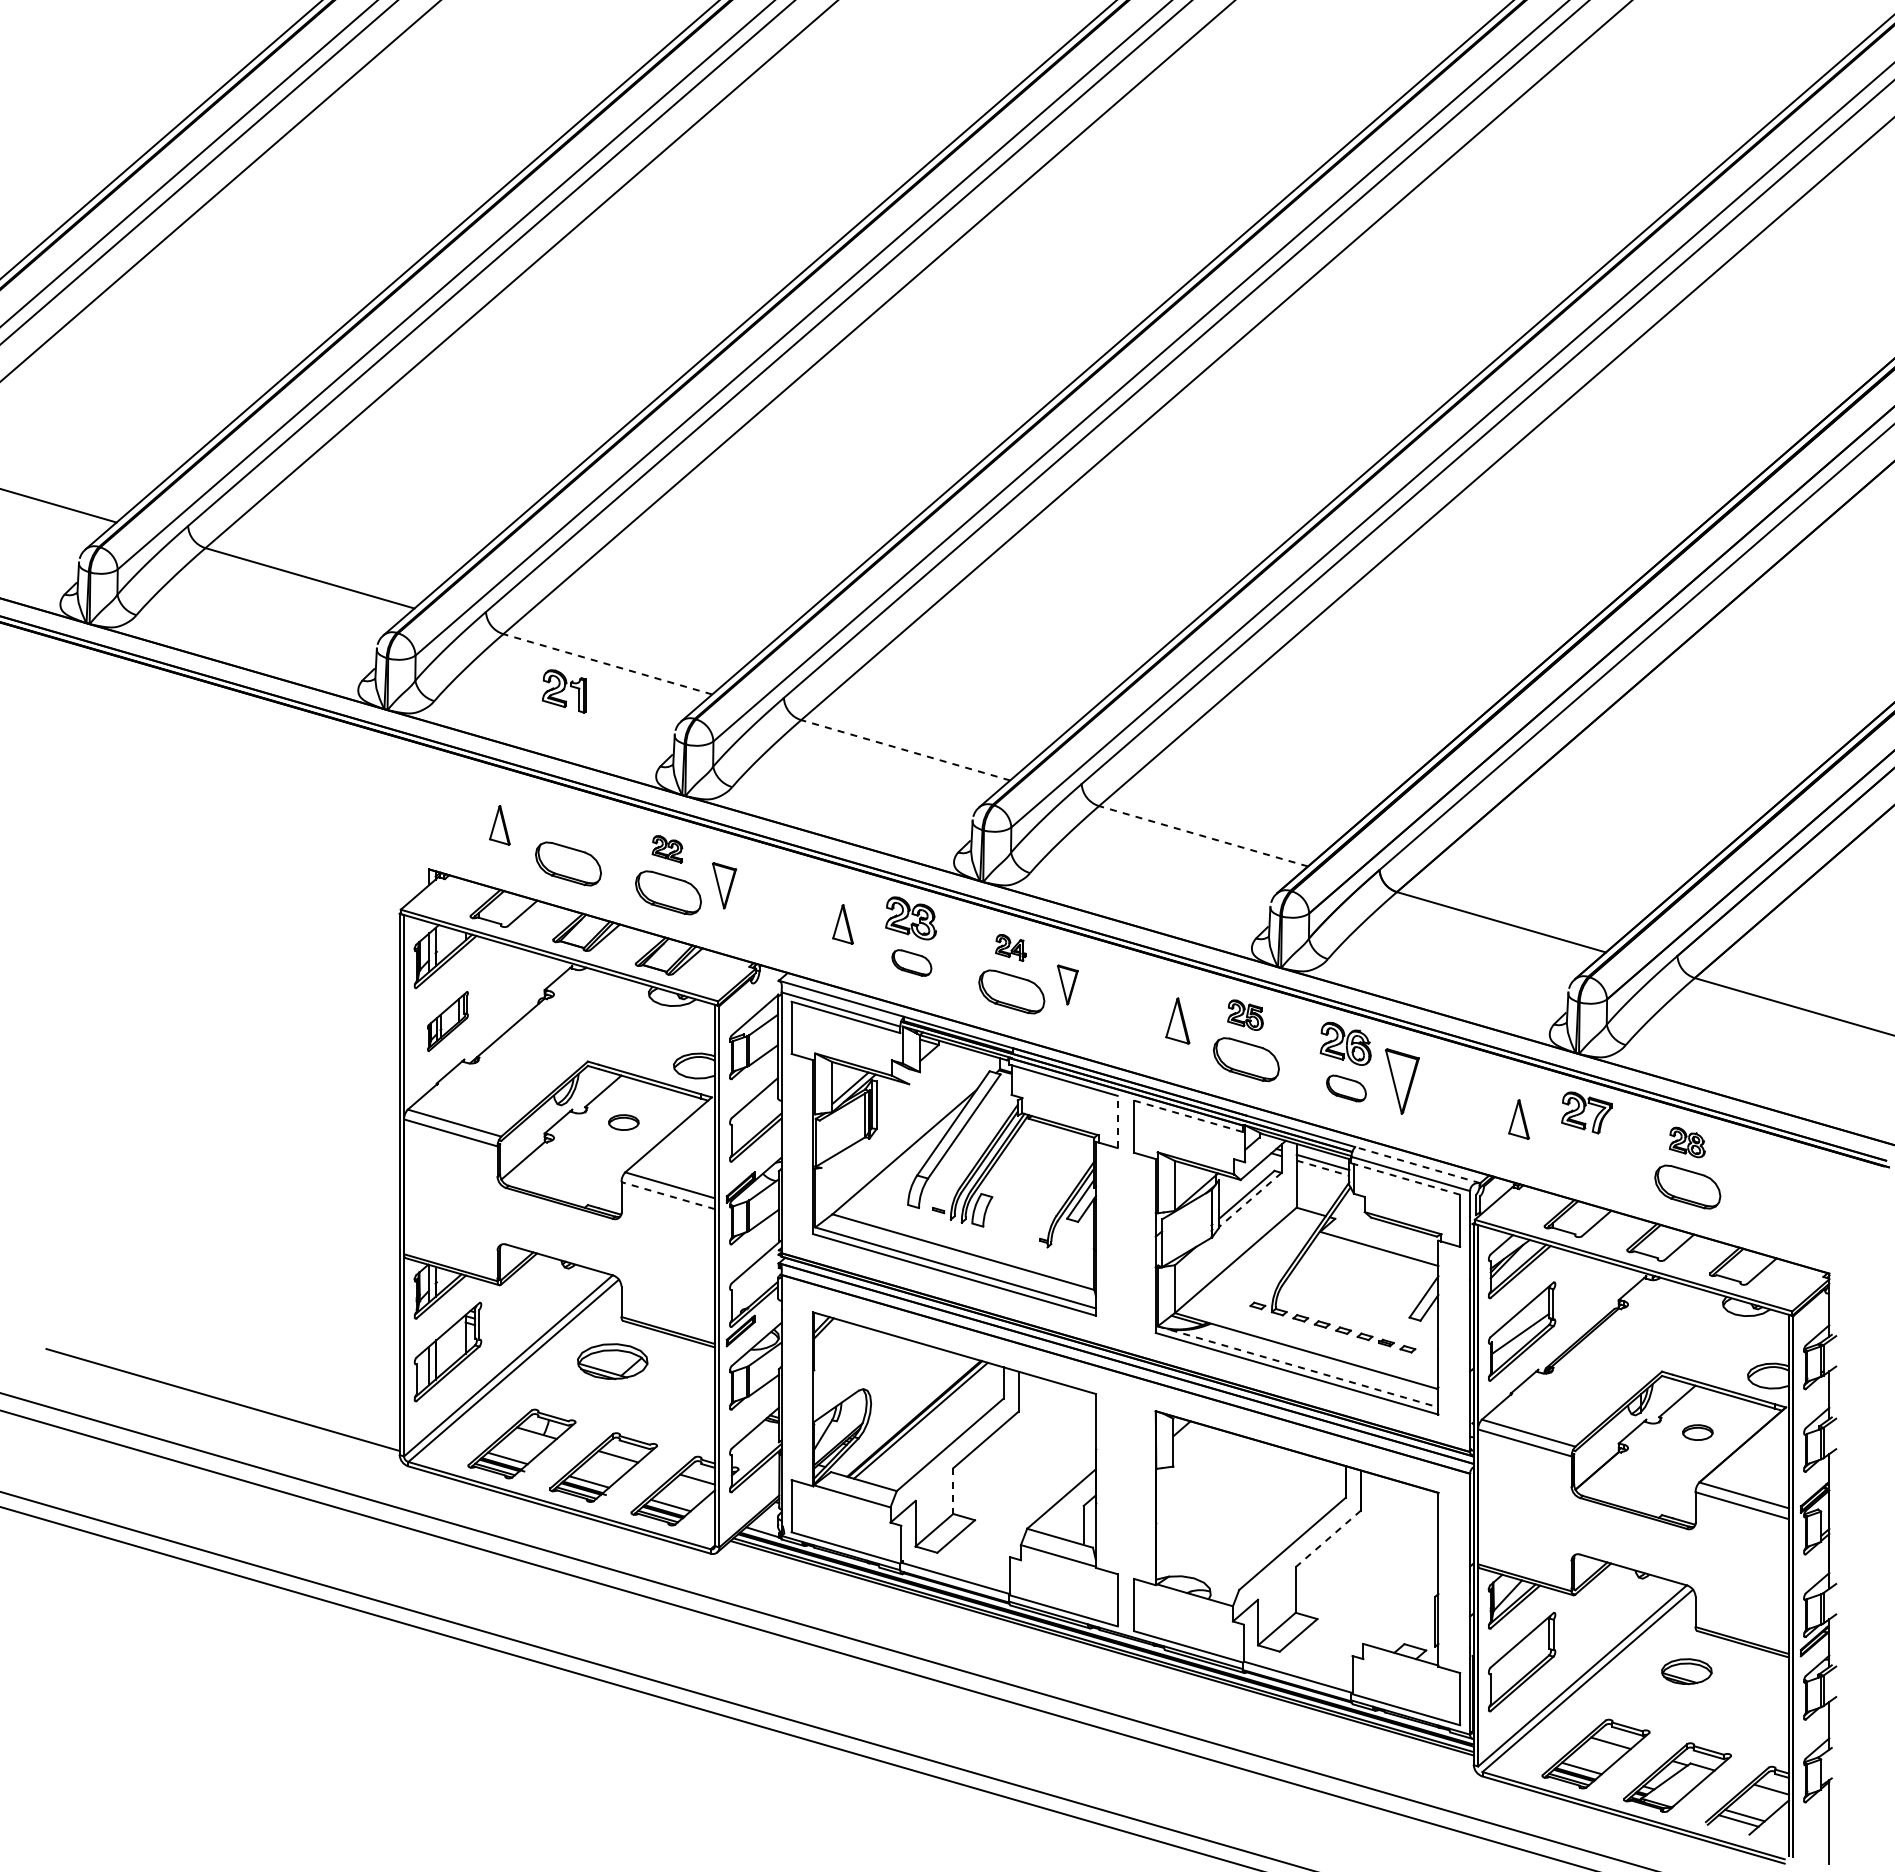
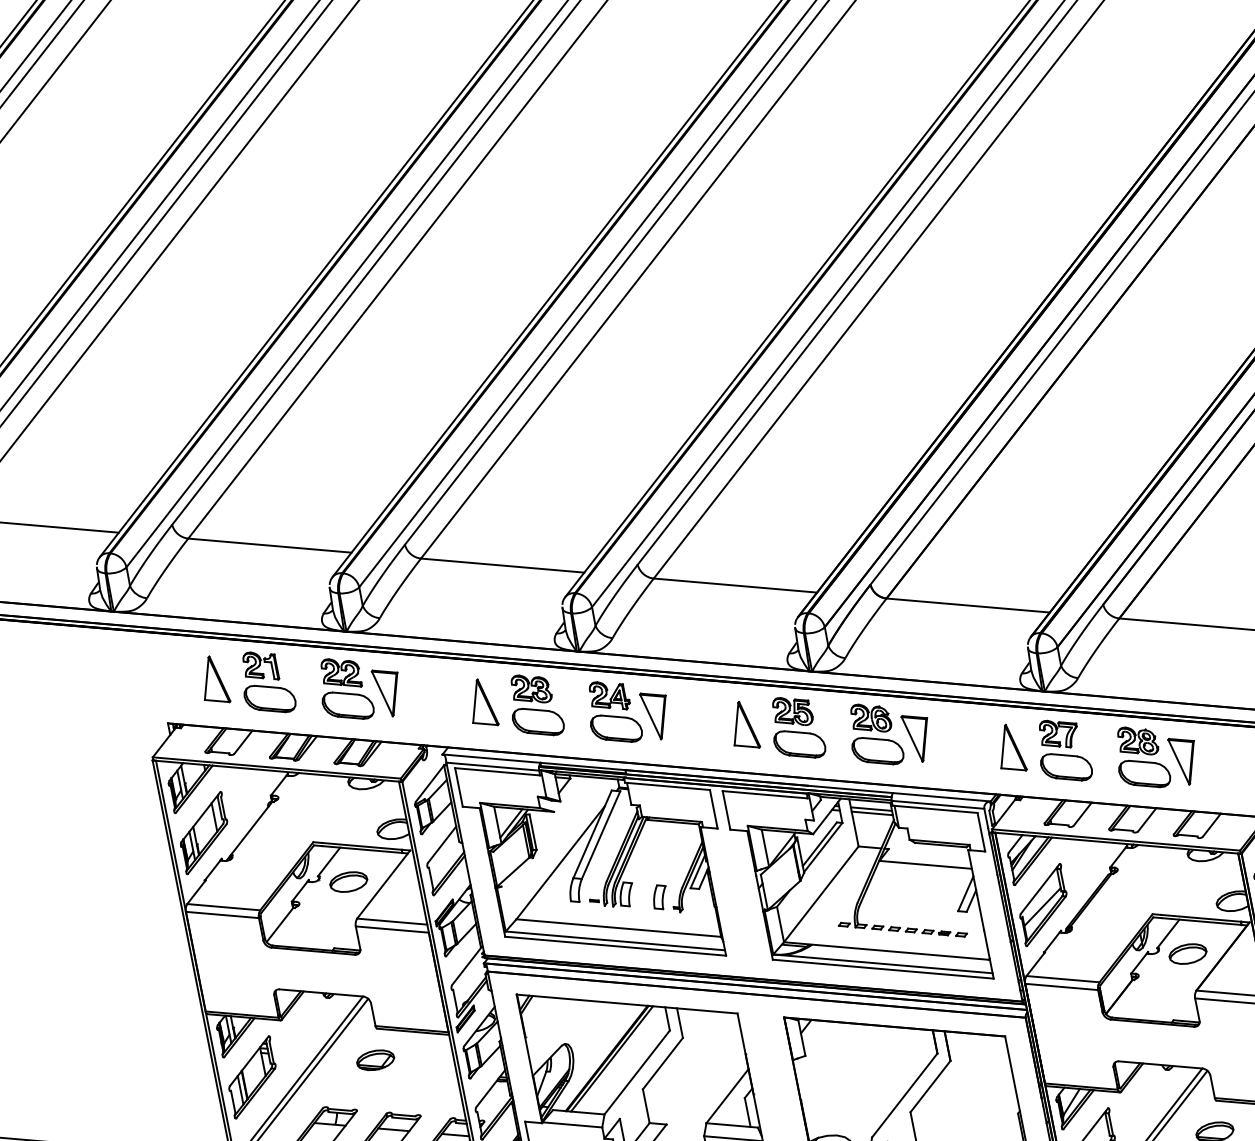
line: (607, 664) -> (269, 545), dashed -> solid
part: (564, 691) -> (260, 666), moved
line: (905, 750) -> (502, 565), dashed -> solid
part: (499, 825) -> (213, 680), size x1.67
line: (1203, 836) -> (735, 585), dashed -> solid
part: (667, 849) -> (341, 673), size x1.67
part: (724, 885) -> (388, 692), size x1.43
part: (842, 924) -> (481, 703), size x1.67
part: (1010, 947) -> (609, 696), size x1.67
part: (911, 962) -> (538, 721), size x1.67
part: (1067, 984) -> (656, 715), size x1.67
part: (1245, 1015) -> (792, 711), size x1.43
part: (1177, 1020) -> (743, 725), size x1.43
part: (447, 1021) -> (203, 833), size x1.67
part: (1346, 1088) -> (877, 751), size x1.67
line: (1188, 1116) -> (765, 794), dashed -> solid
part: (1518, 1119) -> (1009, 748), size x1.67
line: (1117, 1121) -> (713, 808), dashed -> solid
part: (623, 1122) -> (348, 882), size x1.67
part: (1687, 1142) -> (1137, 741), size x1.43
part: (1587, 1157) -> (1066, 766), added
line: (1417, 1164) -> (941, 796), dashed -> solid
line: (1323, 1168) -> (872, 813), dashed -> solid
line: (1405, 1179) -> (934, 809), dashed -> solid
part: (1743, 1179) -> (1184, 760), added
line: (668, 1195) -> (392, 929), dashed -> solid
line: (1249, 1200) -> (822, 848), dashed -> solid
part: (1025, 1222) -> (660, 897), added
part: (612, 1361) -> (375, 1060), size x0.71
line: (1298, 1366) -> (883, 963), dashed -> solid
part: (1697, 1432) -> (1187, 953), size x1.67
line: (953, 1491) -> (646, 1106), dashed -> solid
line: (1327, 1539) -> (929, 1087), dashed -> solid

